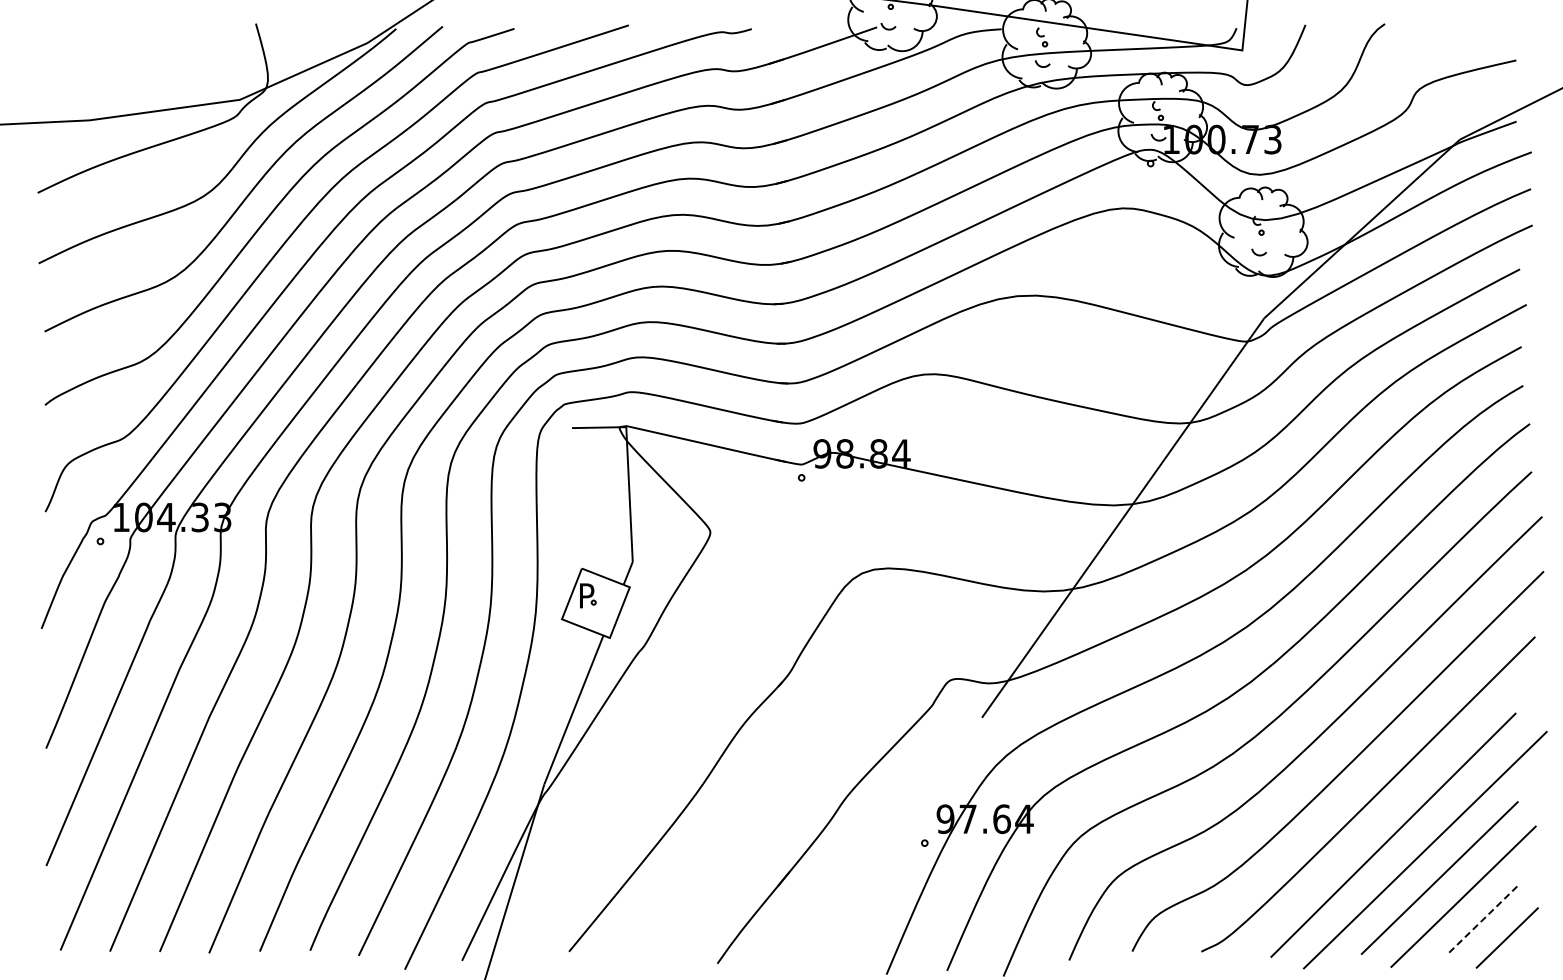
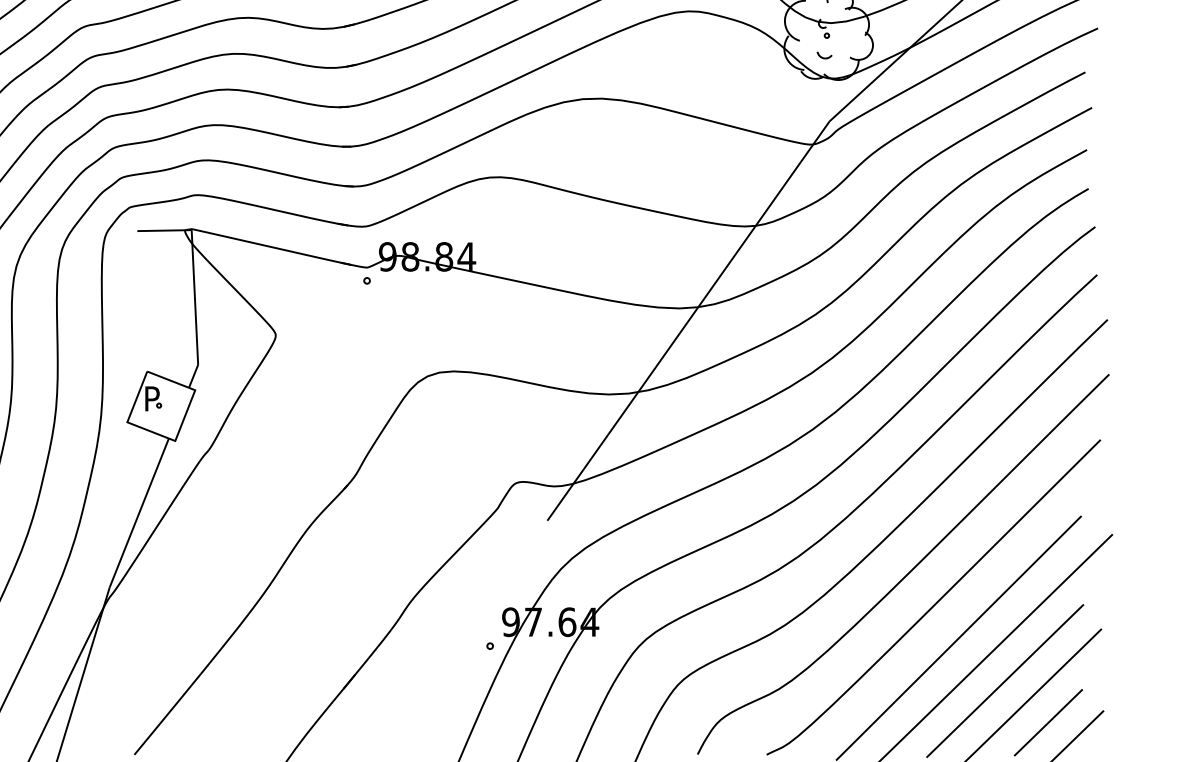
line: (1482, 920) -> (1047, 723), dashed -> solid

